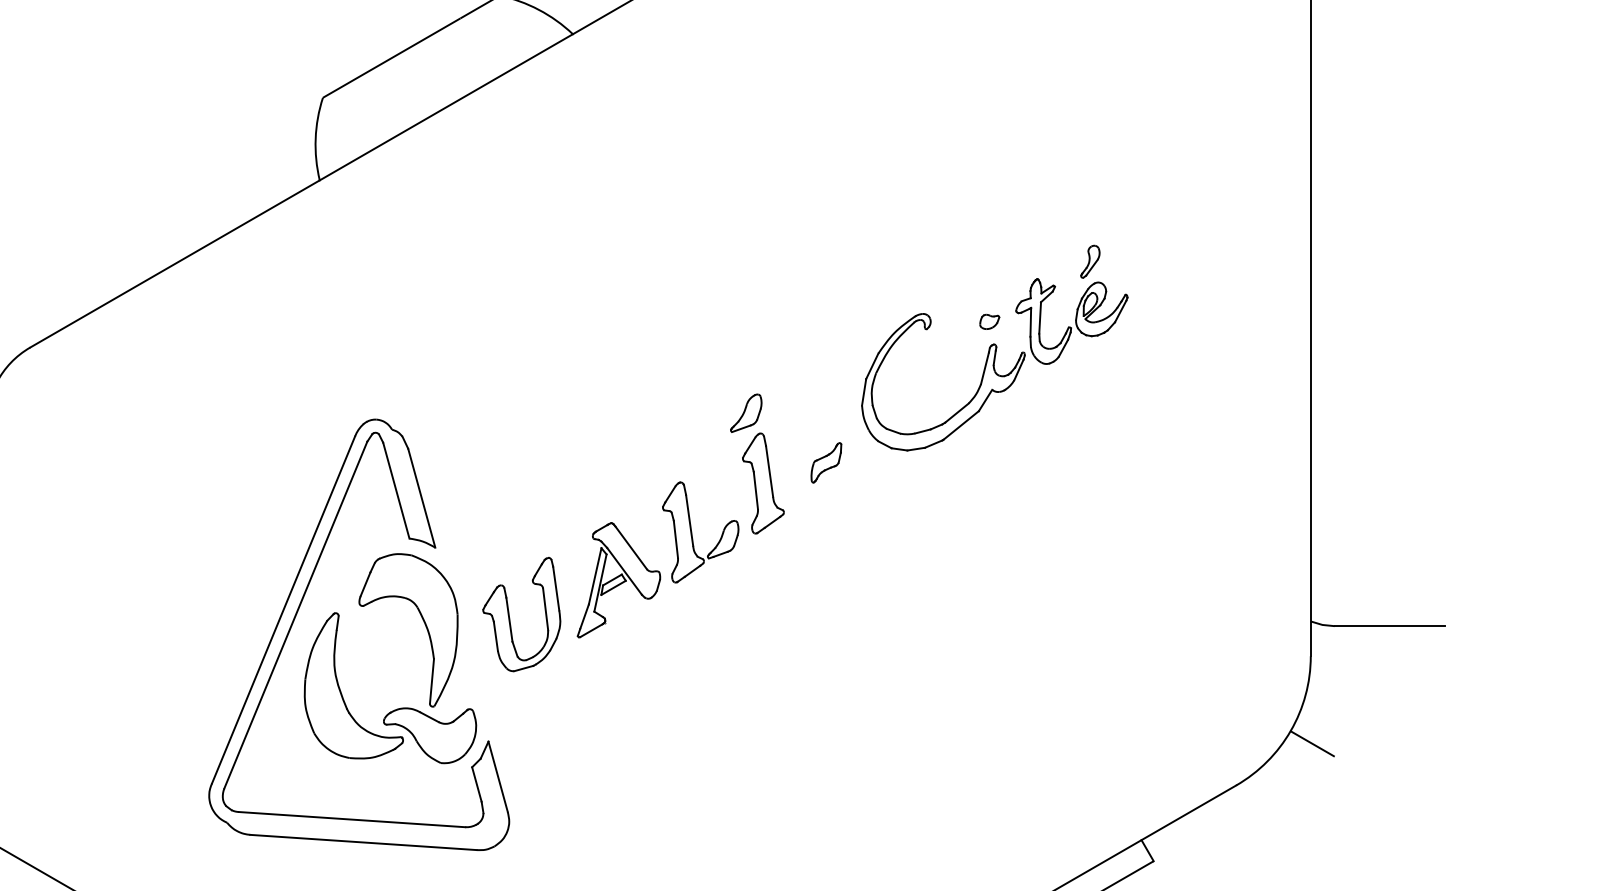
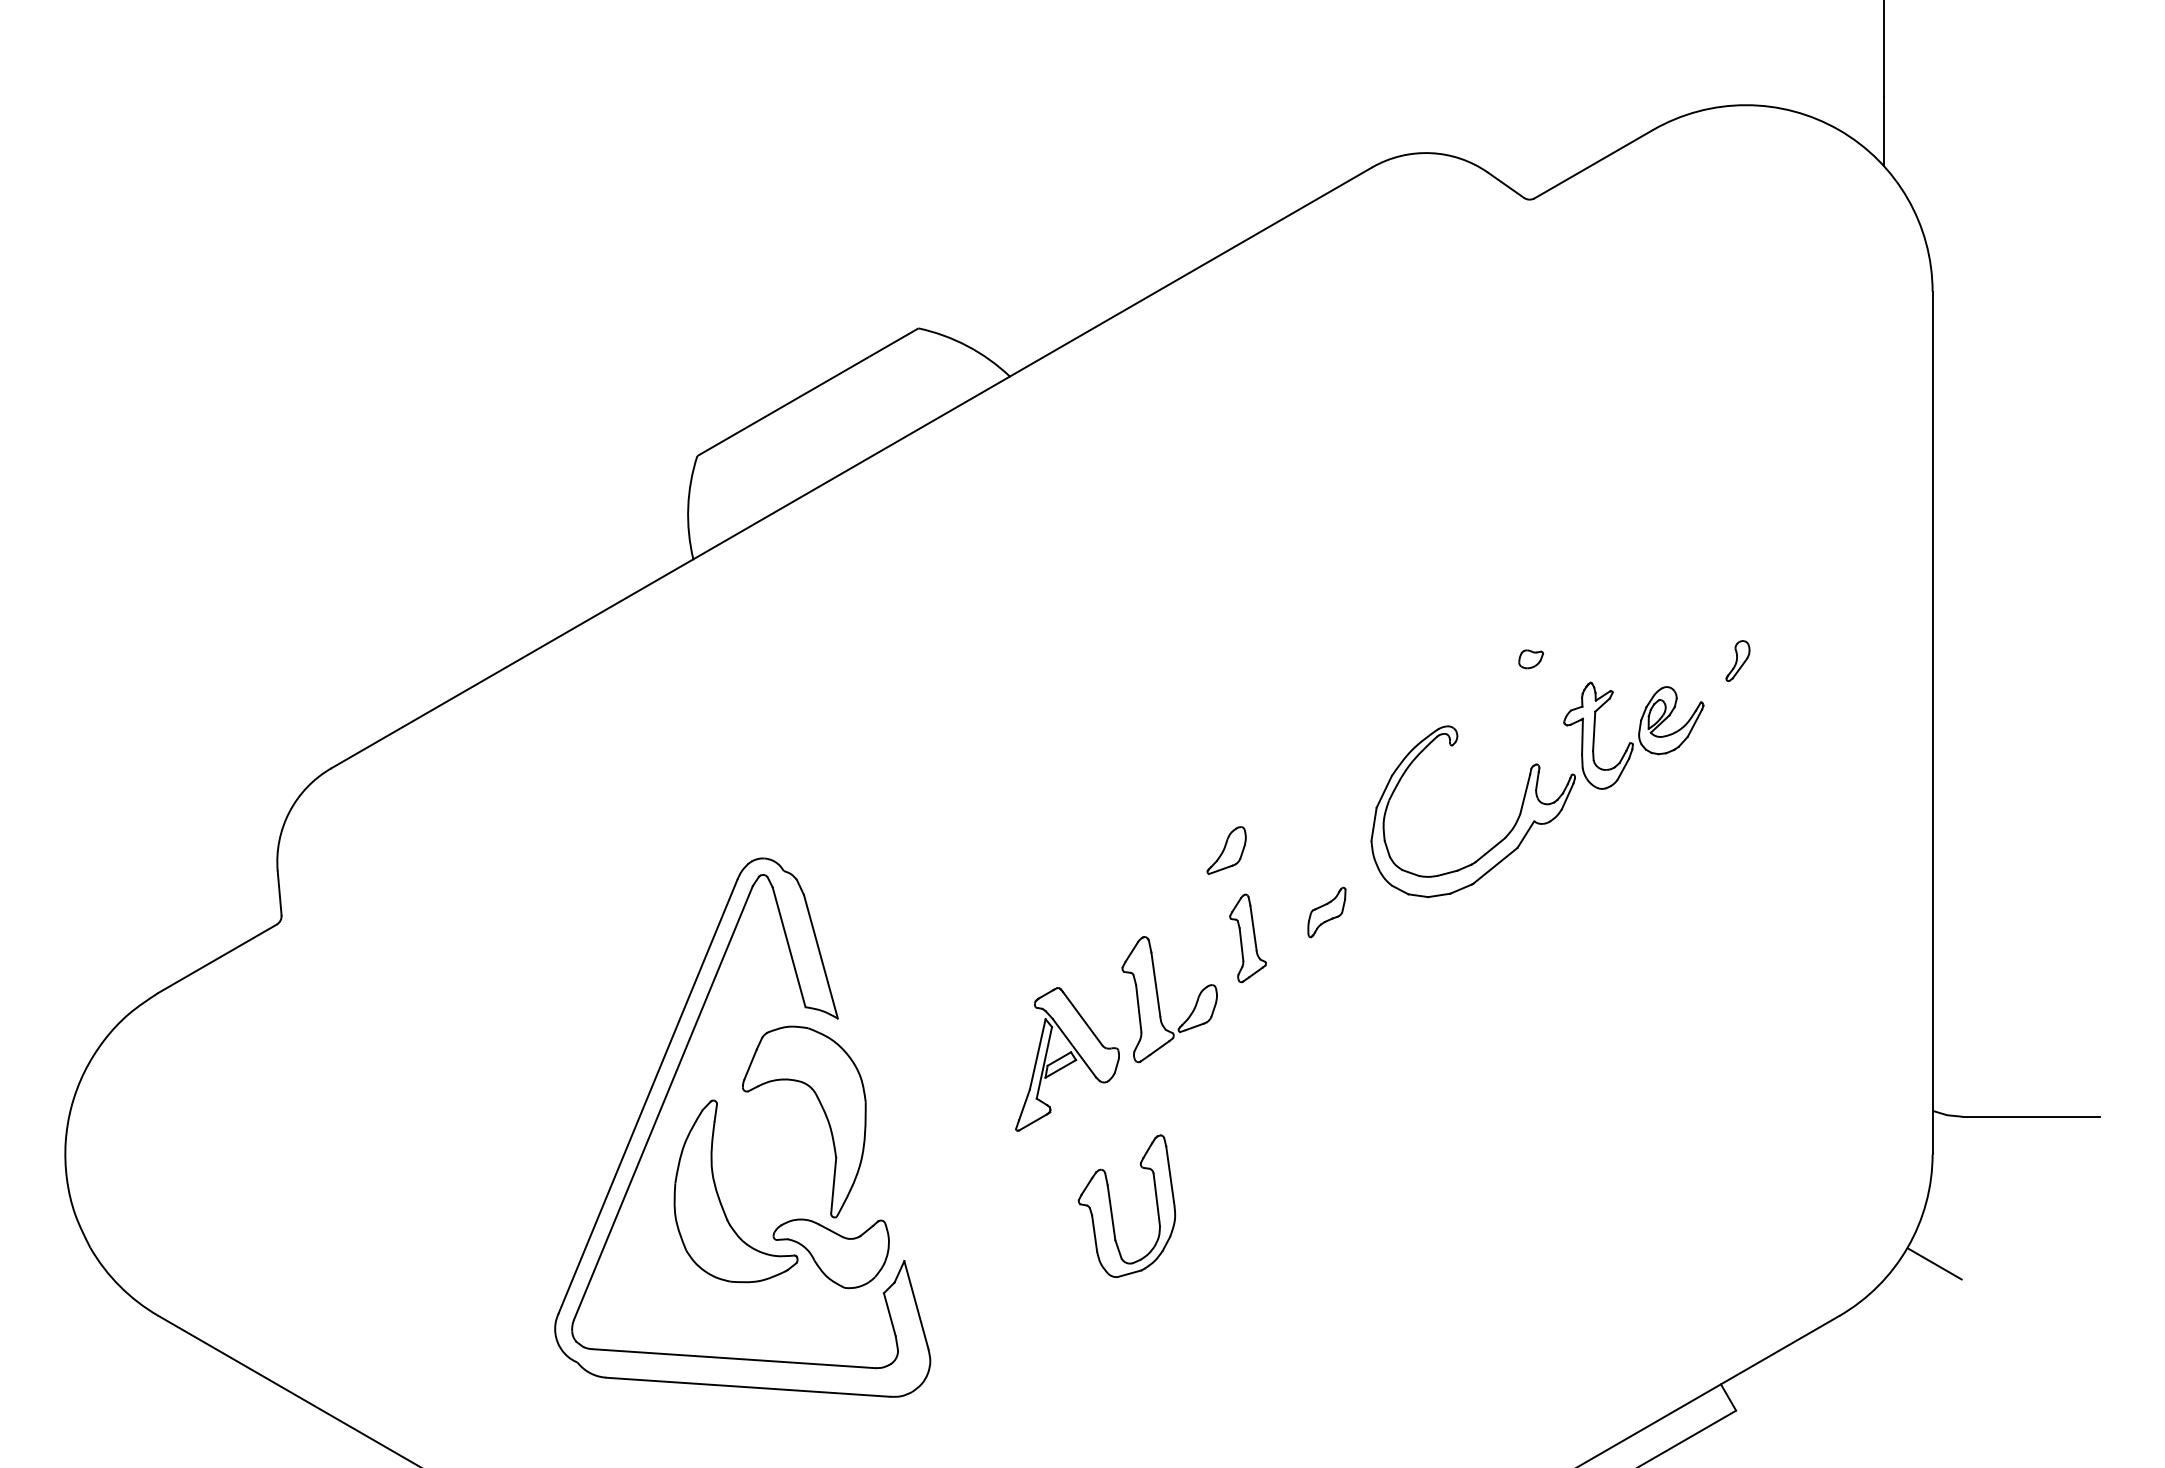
part: (1089, 261) -> (1737, 660), moved
part: (990, 322) -> (1531, 659), moved
part: (762, 483) -> (1247, 938), size x0.7
part: (510, 617) -> (1112, 1210), moved

